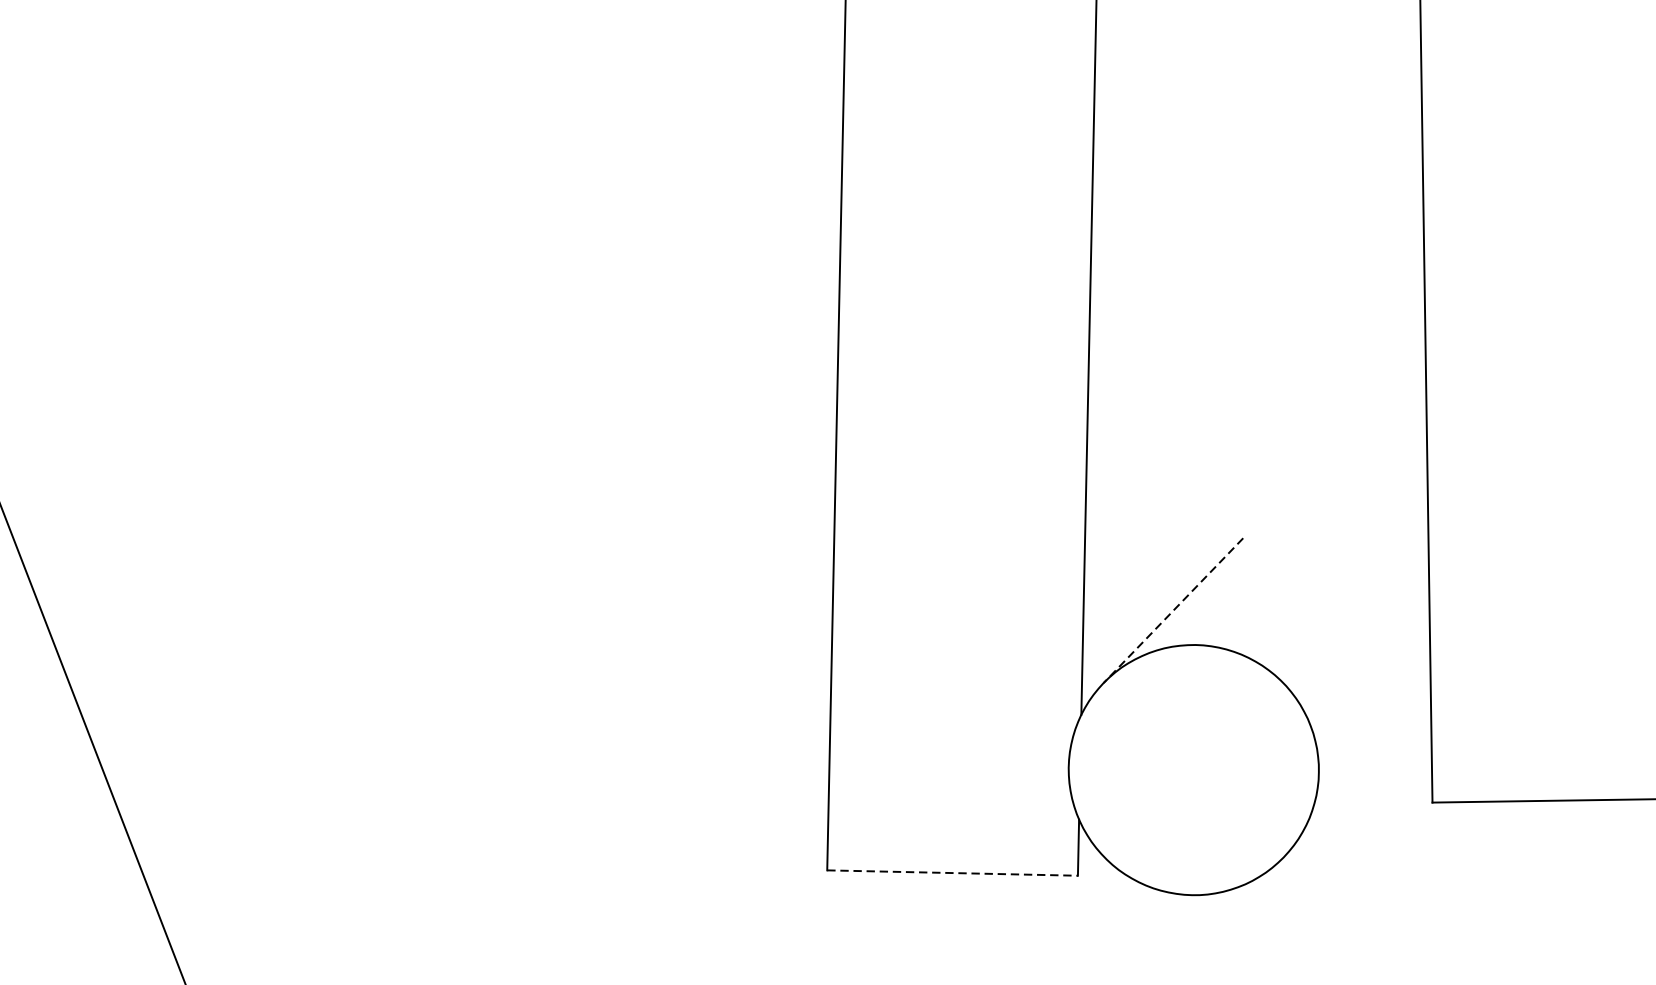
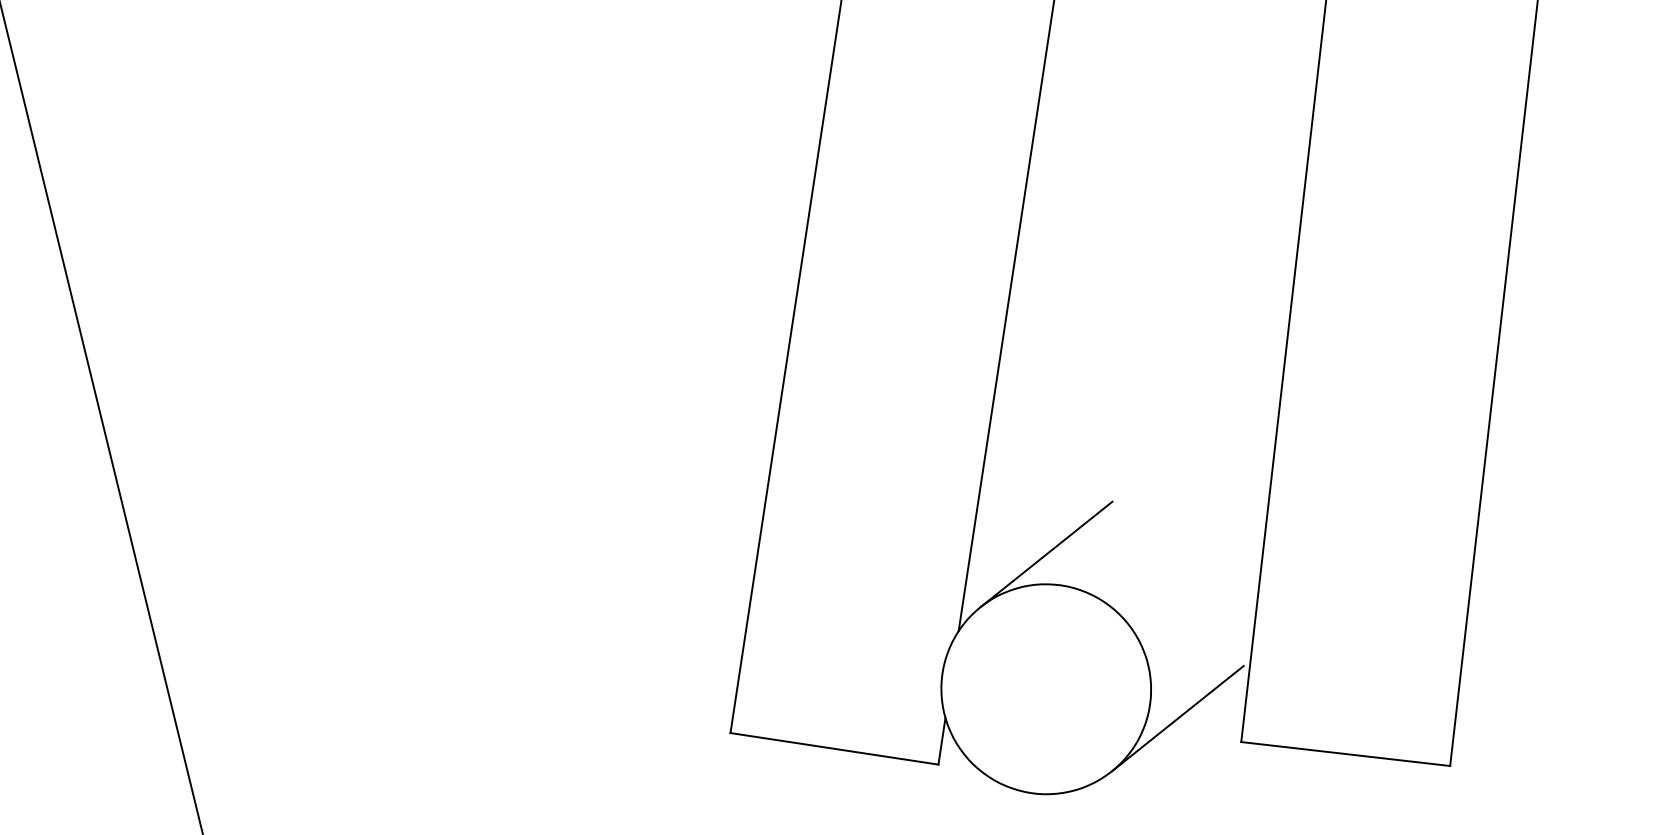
line: (1173, 610) -> (1046, 554), dashed -> solid
line: (1353, 784) -> (1177, 718), added
line: (952, 872) -> (834, 748), dashed -> solid

